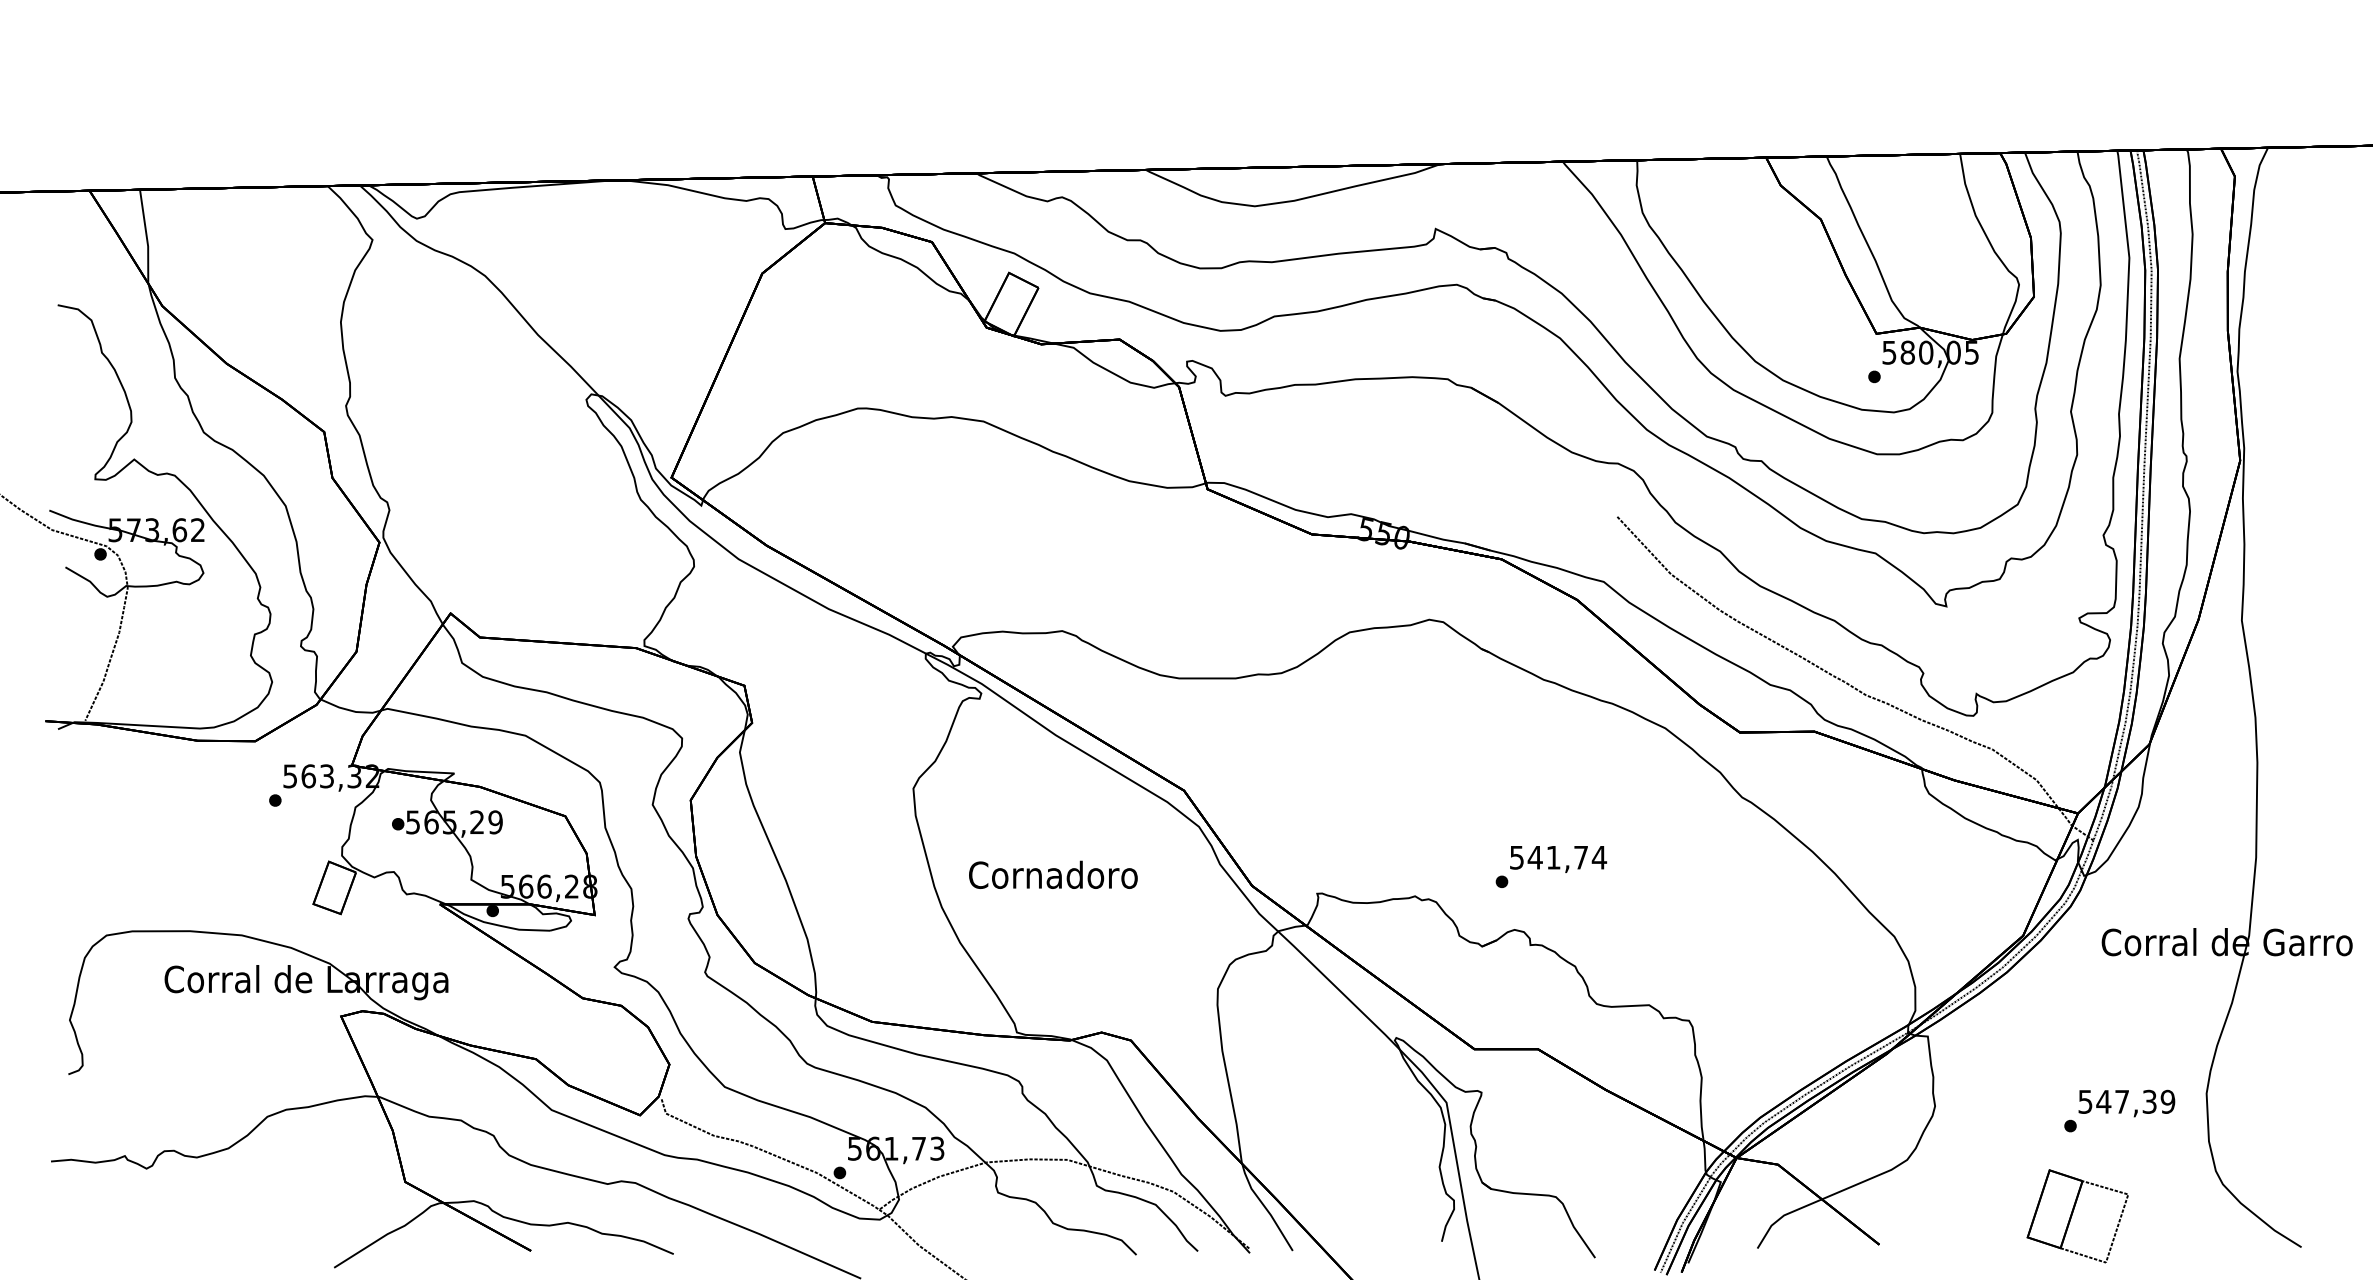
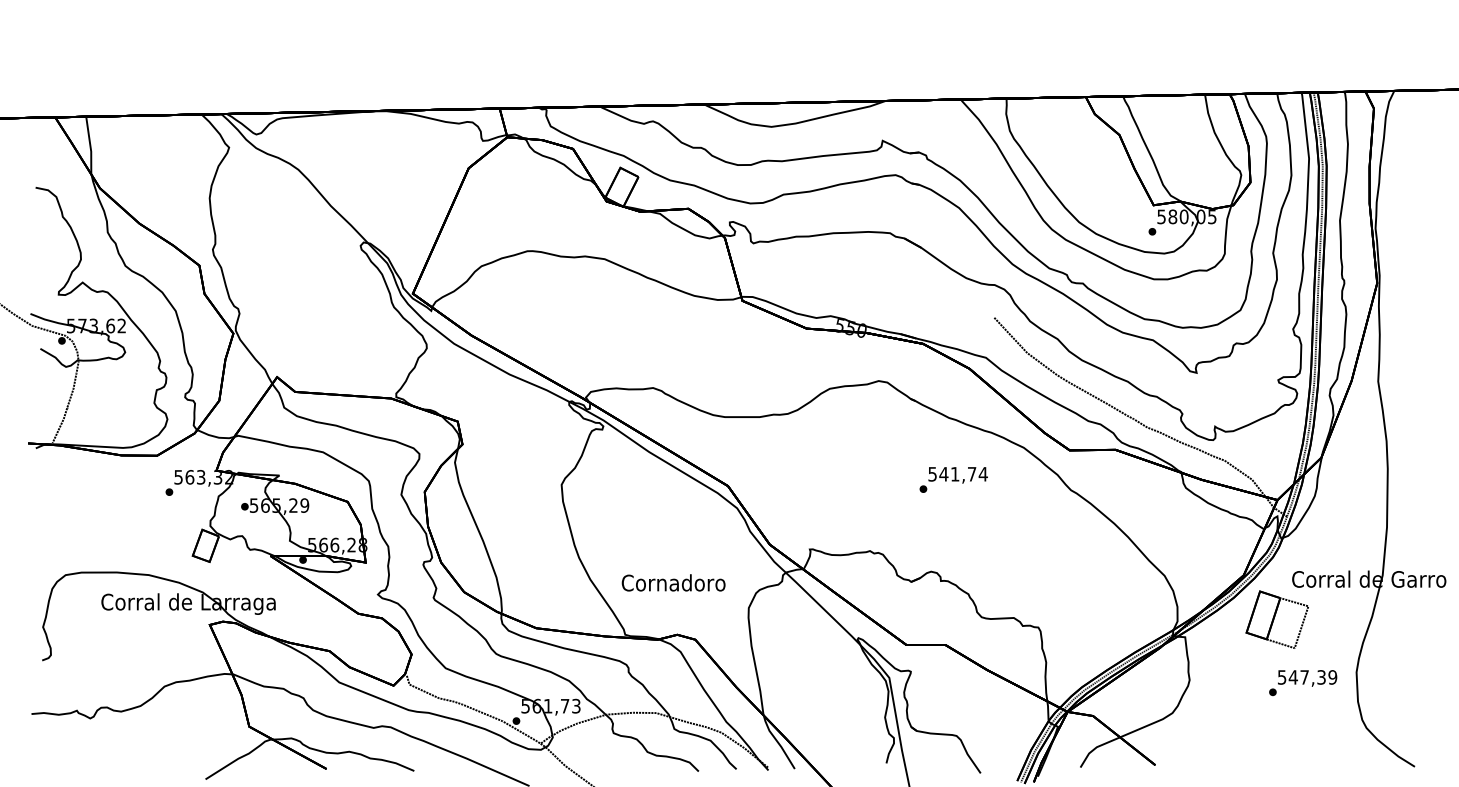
text: (1550, 866) -> (953, 479), moved
text: (1053, 874) -> (673, 582), moved
part: (2076, 1215) -> (1276, 619), moved

